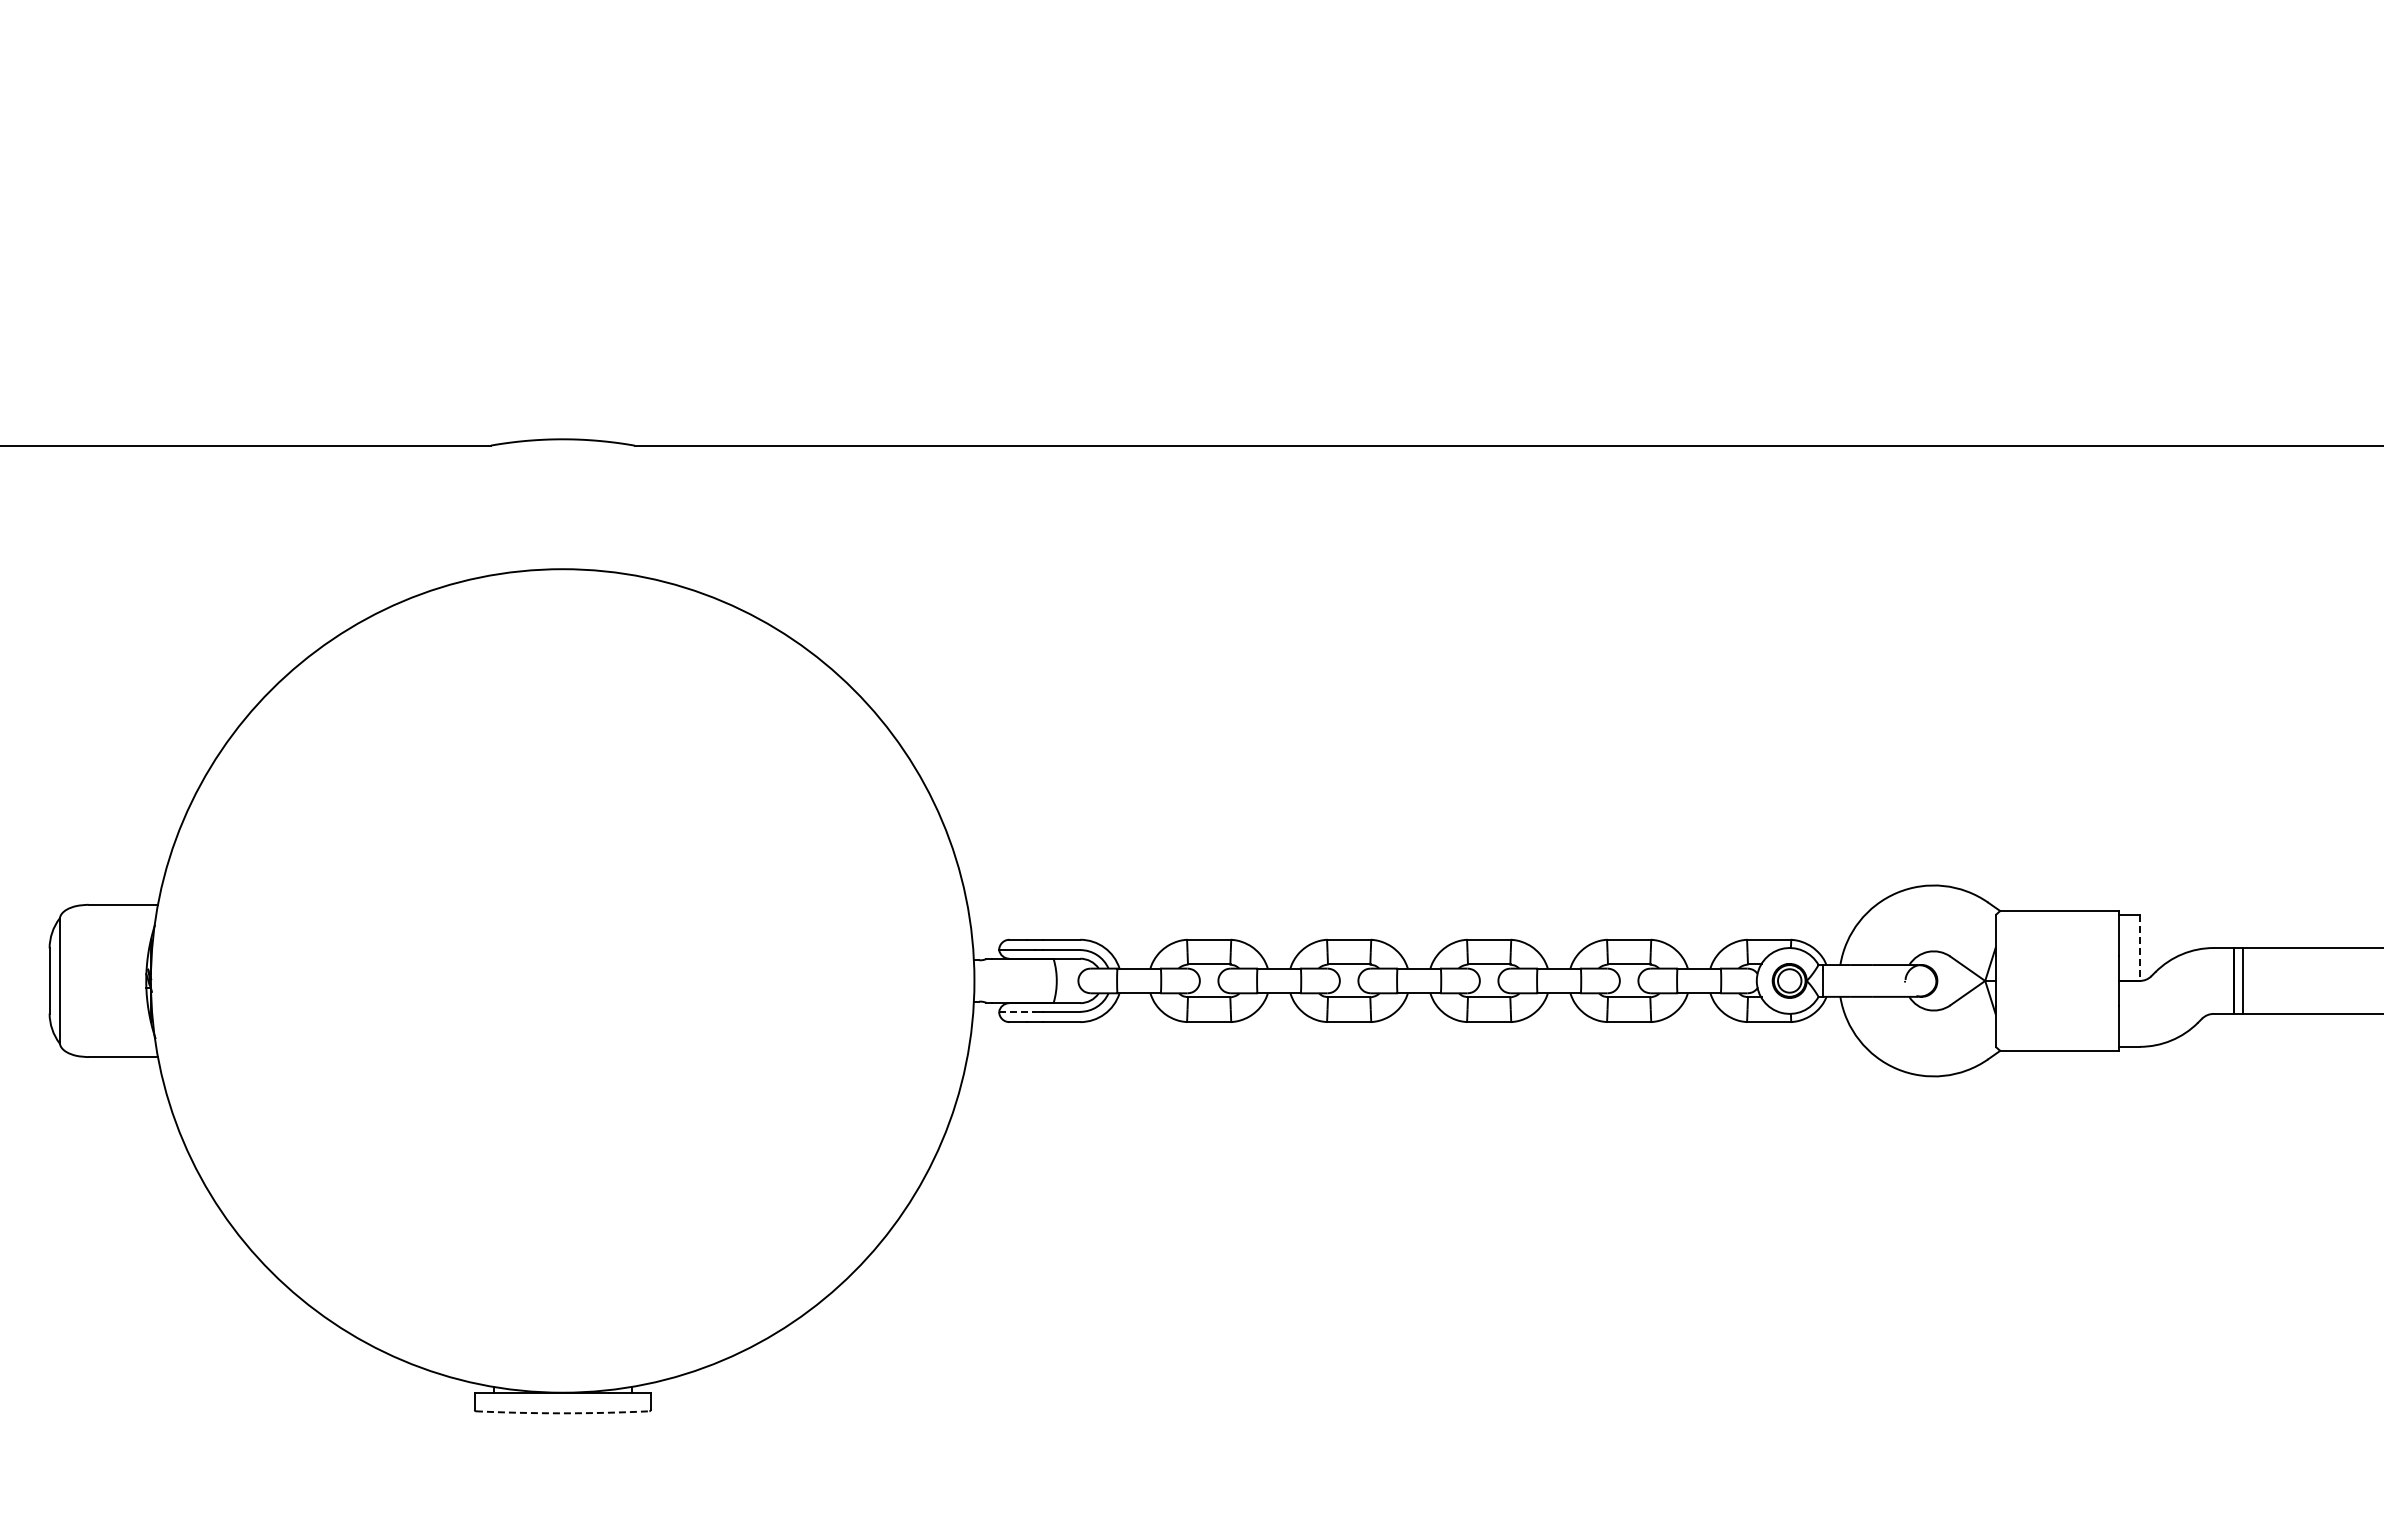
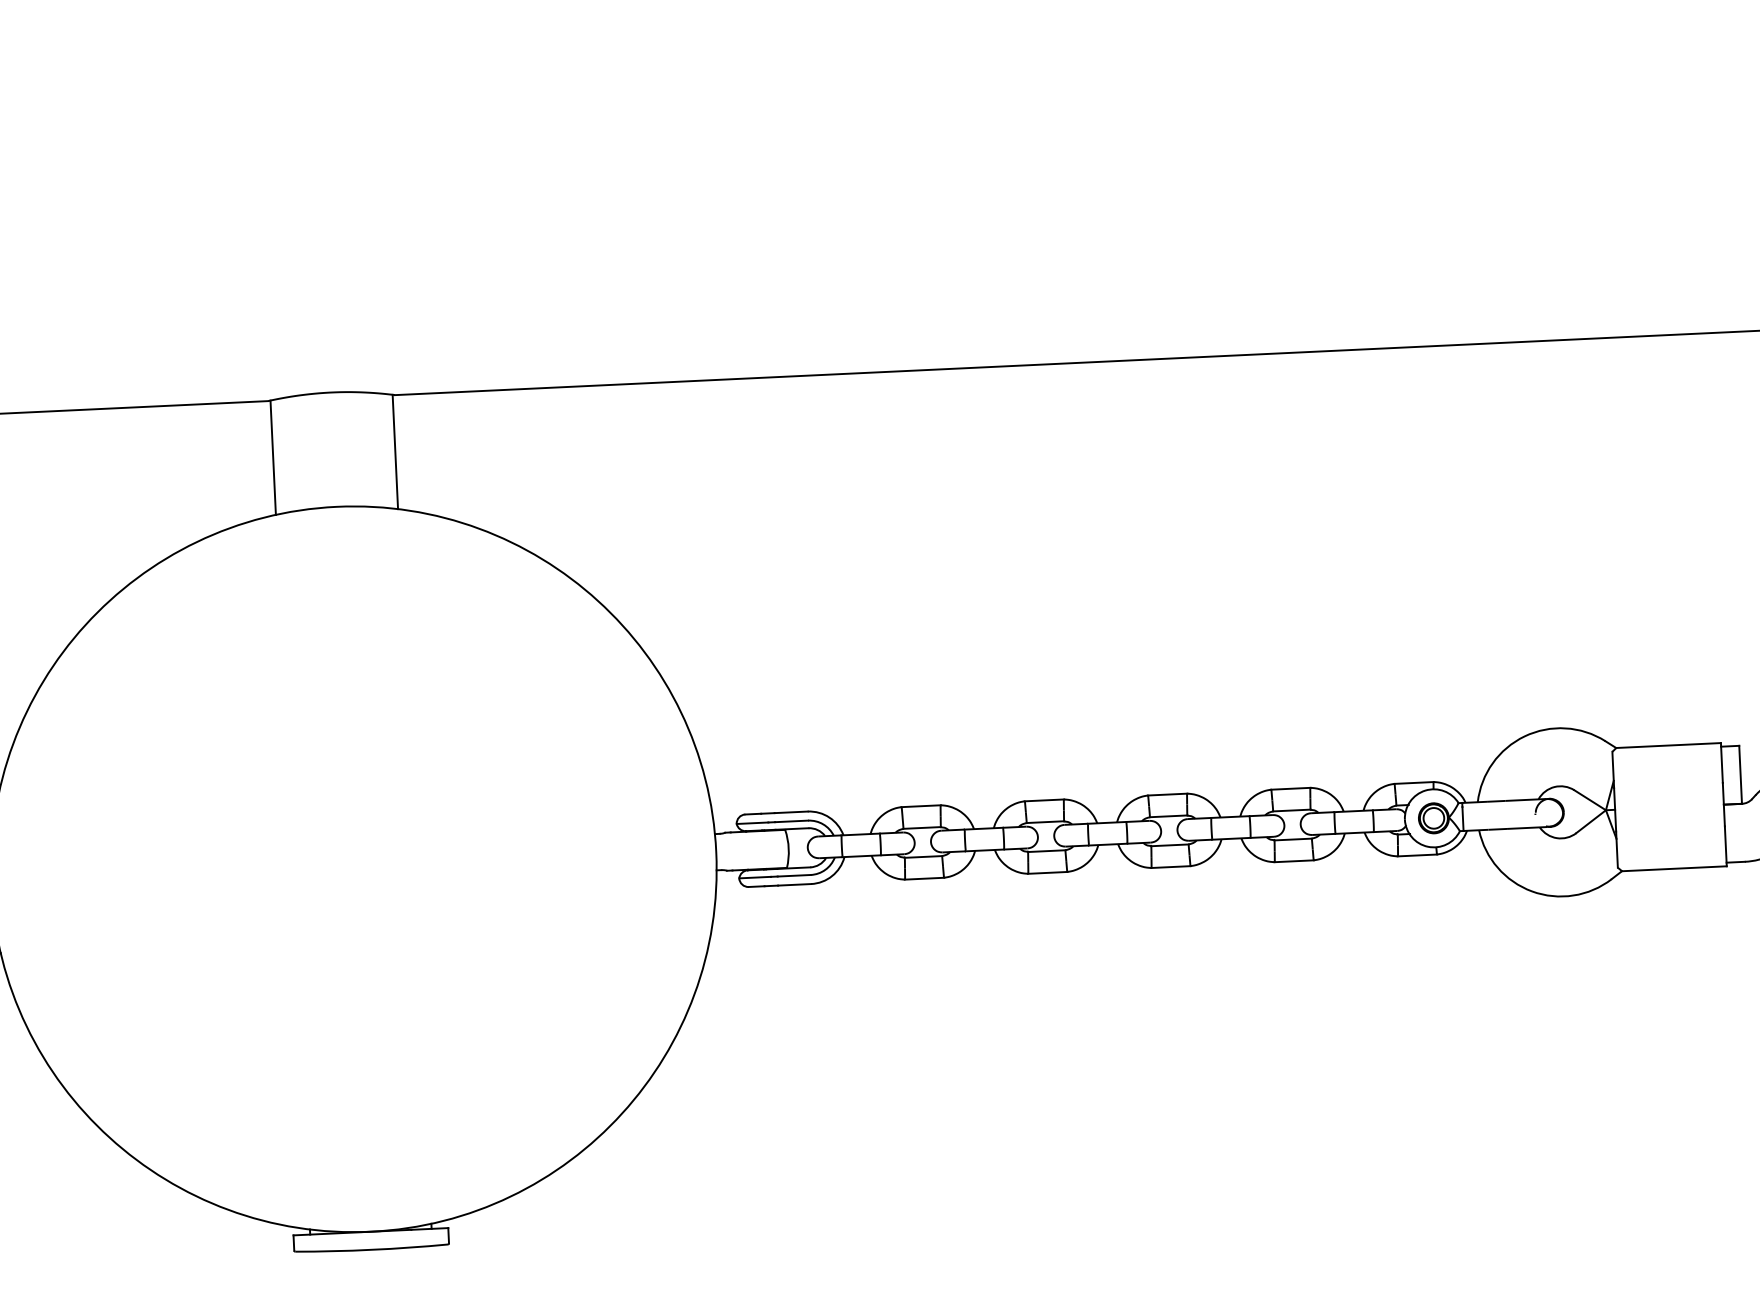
line: (493, 510) -> (273, 458), added
line: (632, 510) -> (395, 452), added
line: (2139, 948) -> (1740, 775), dashed -> solid
line: (1017, 1011) -> (755, 877), dashed -> solid
arc: (562, 1413) -> (371, 1250), dashed -> solid

